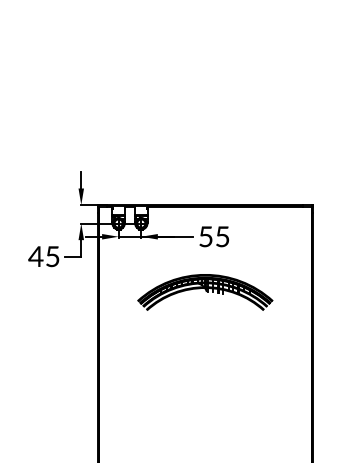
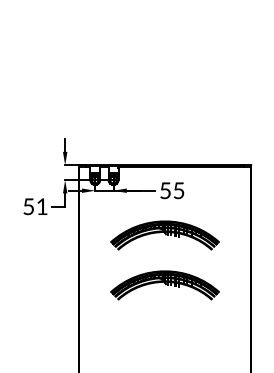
text: (43, 256) -> (34, 206), 45 -> 51
part: (205, 354) -> (165, 285), added

